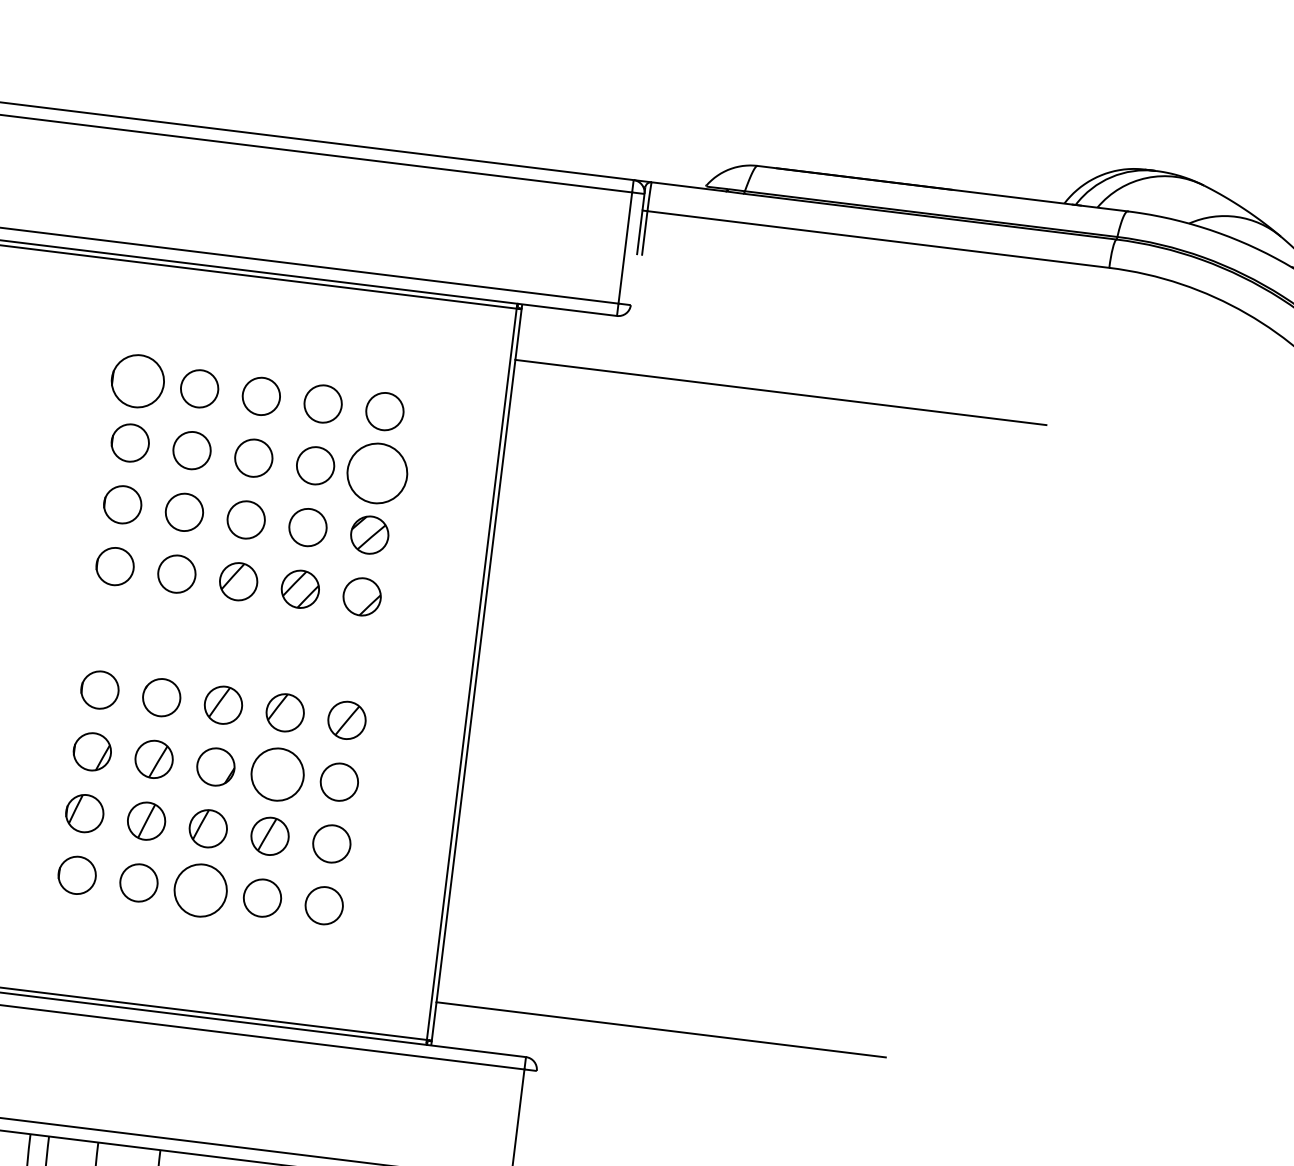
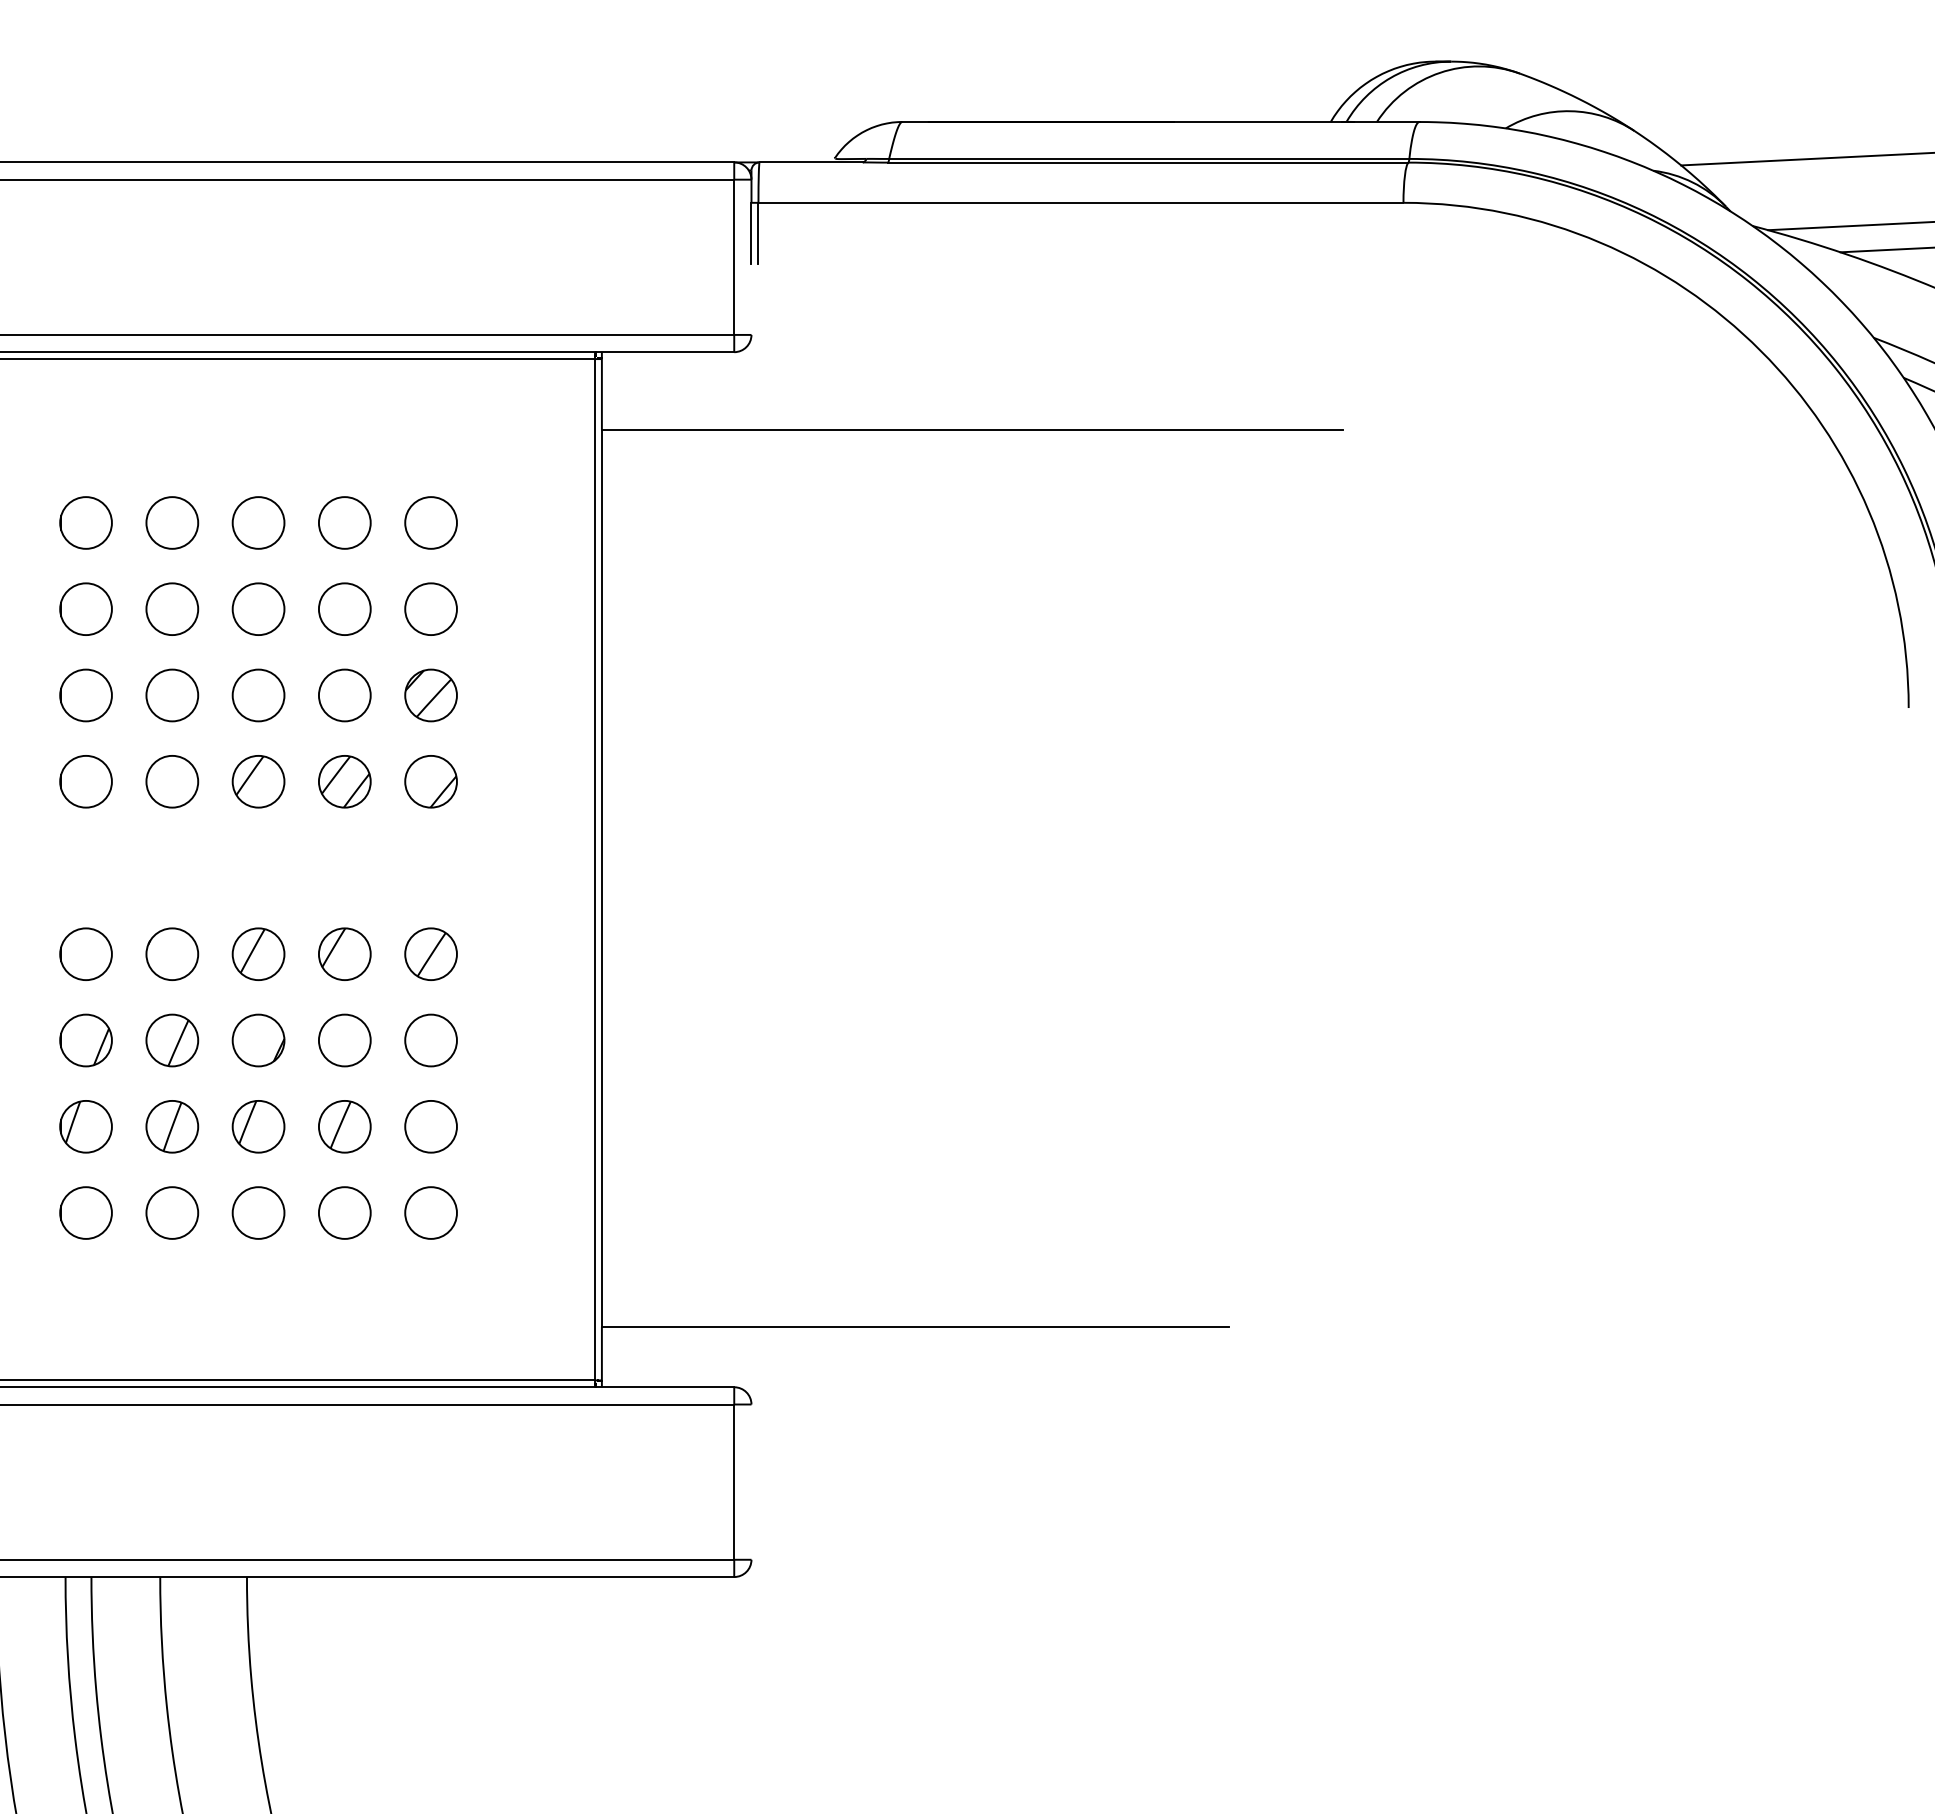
circle: (137, 380) -> (85, 522), size x0.71
circle: (376, 472) -> (430, 608), size x0.62
circle: (277, 774) -> (344, 1040), size x0.71
circle: (200, 890) -> (258, 1212), size x0.71

